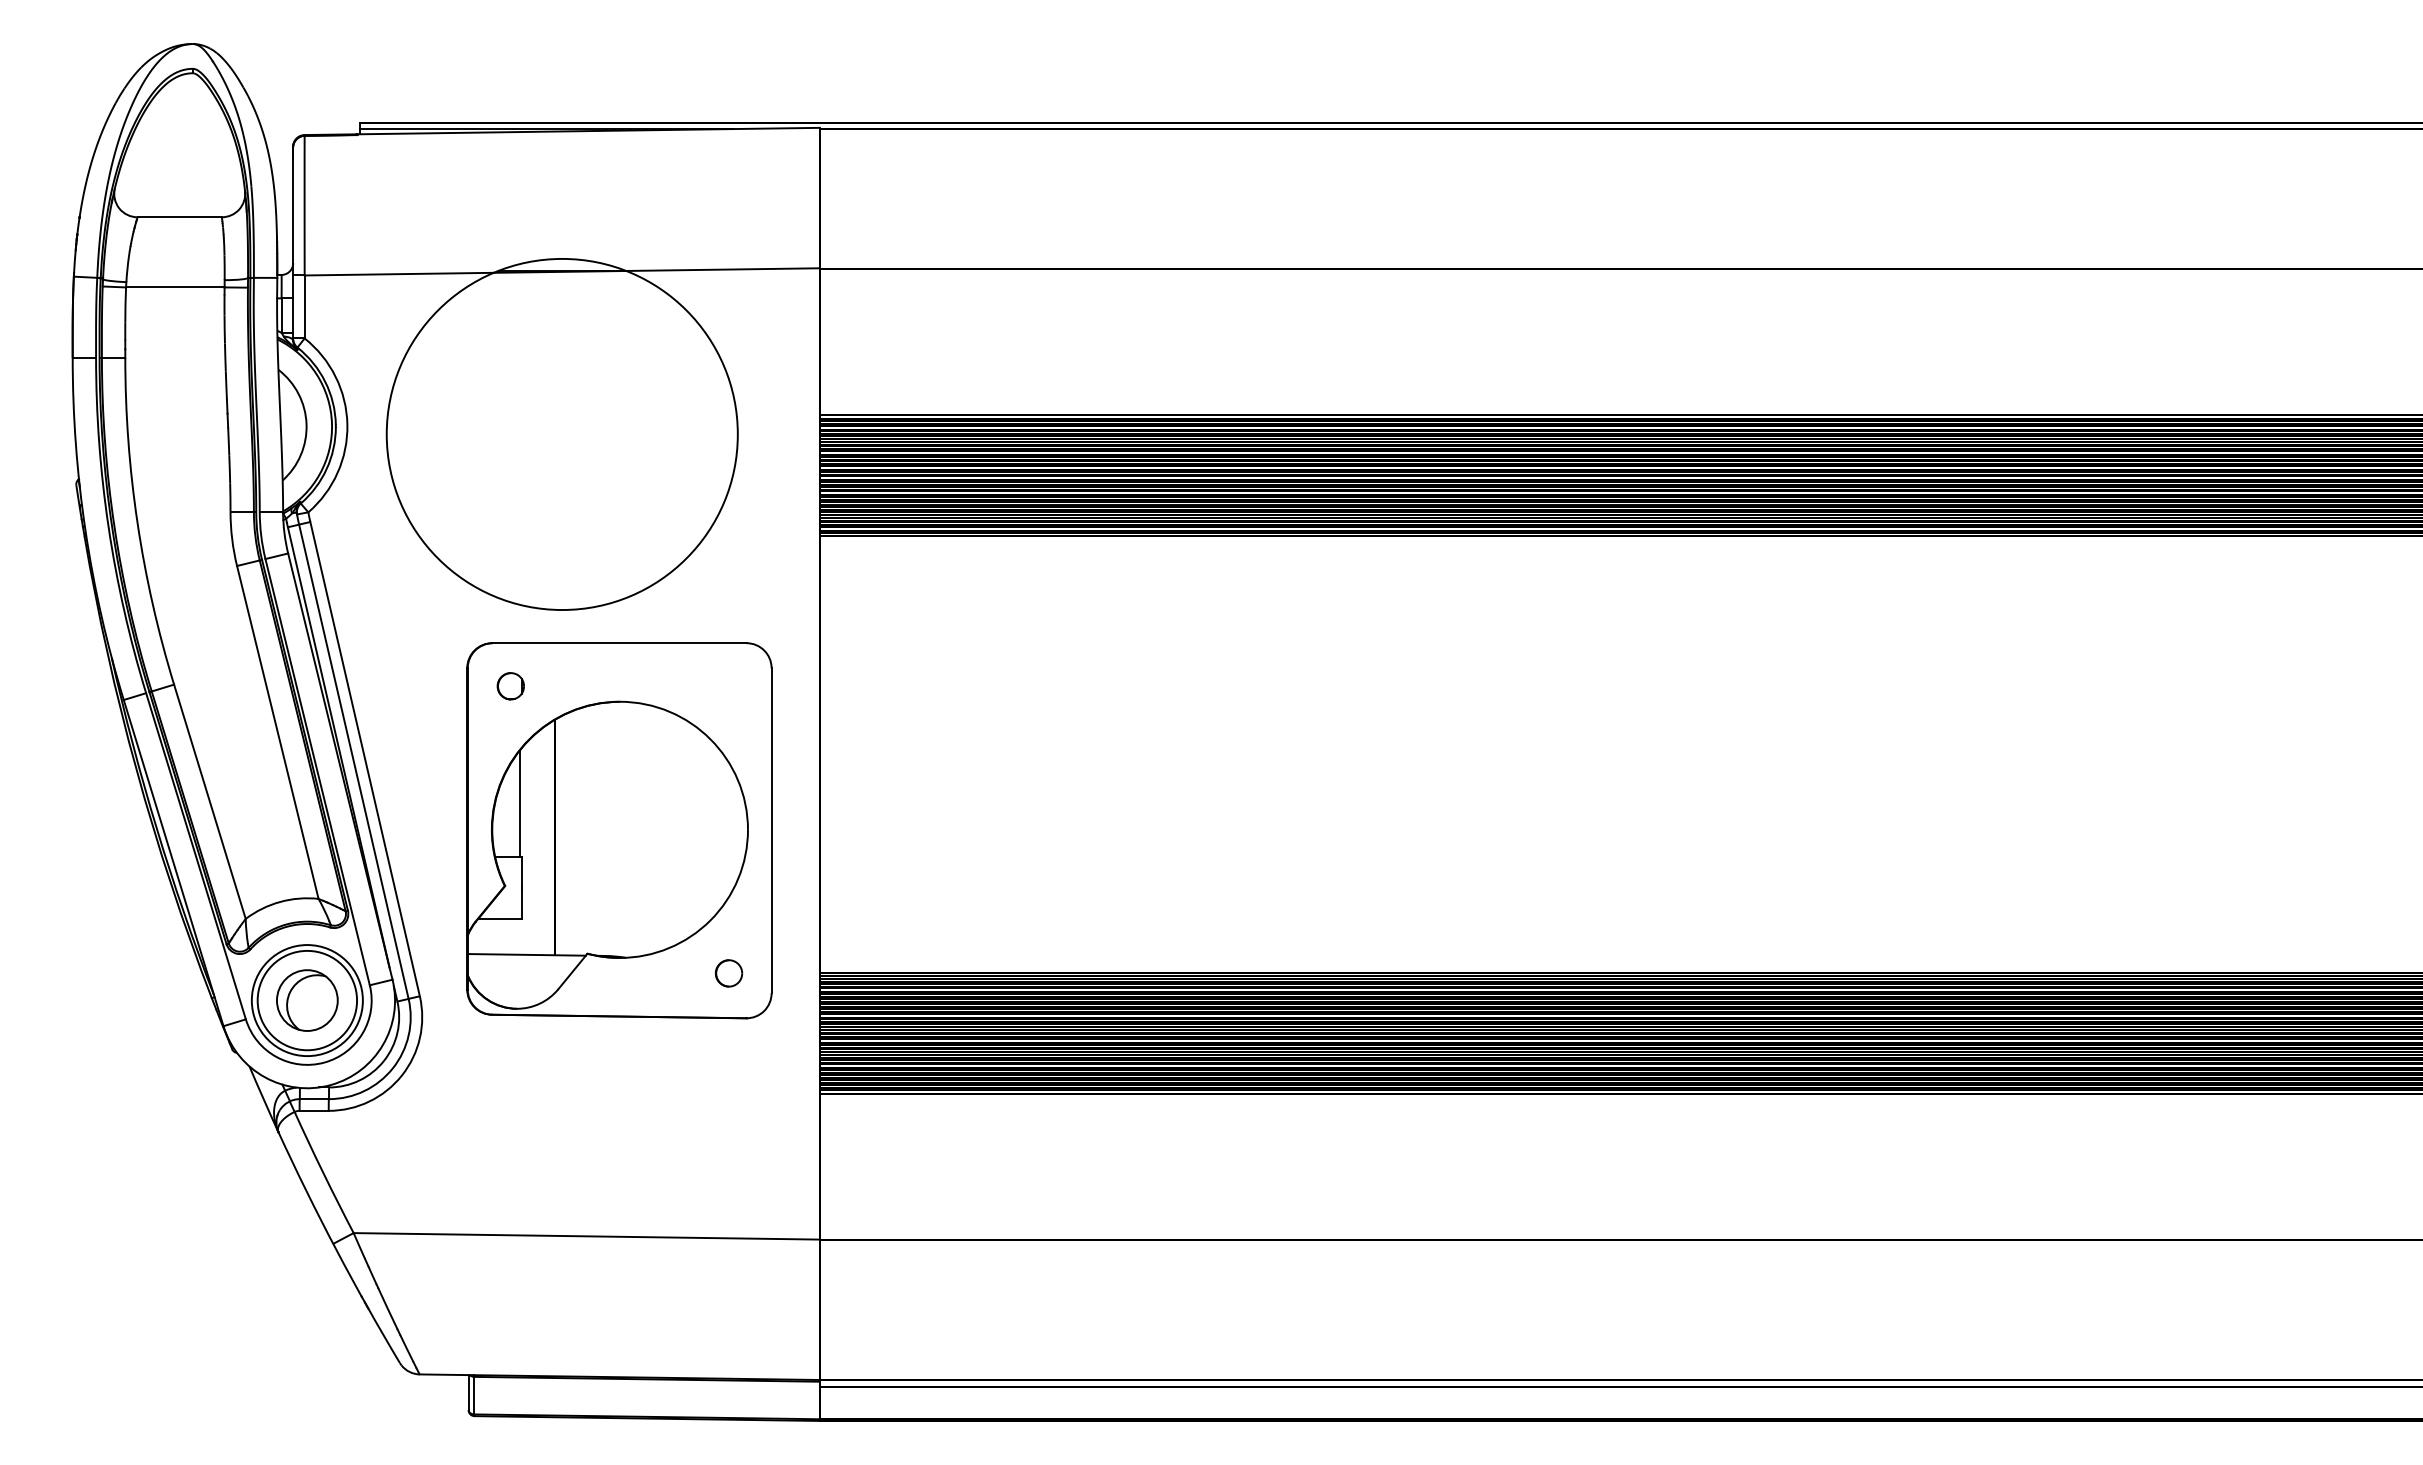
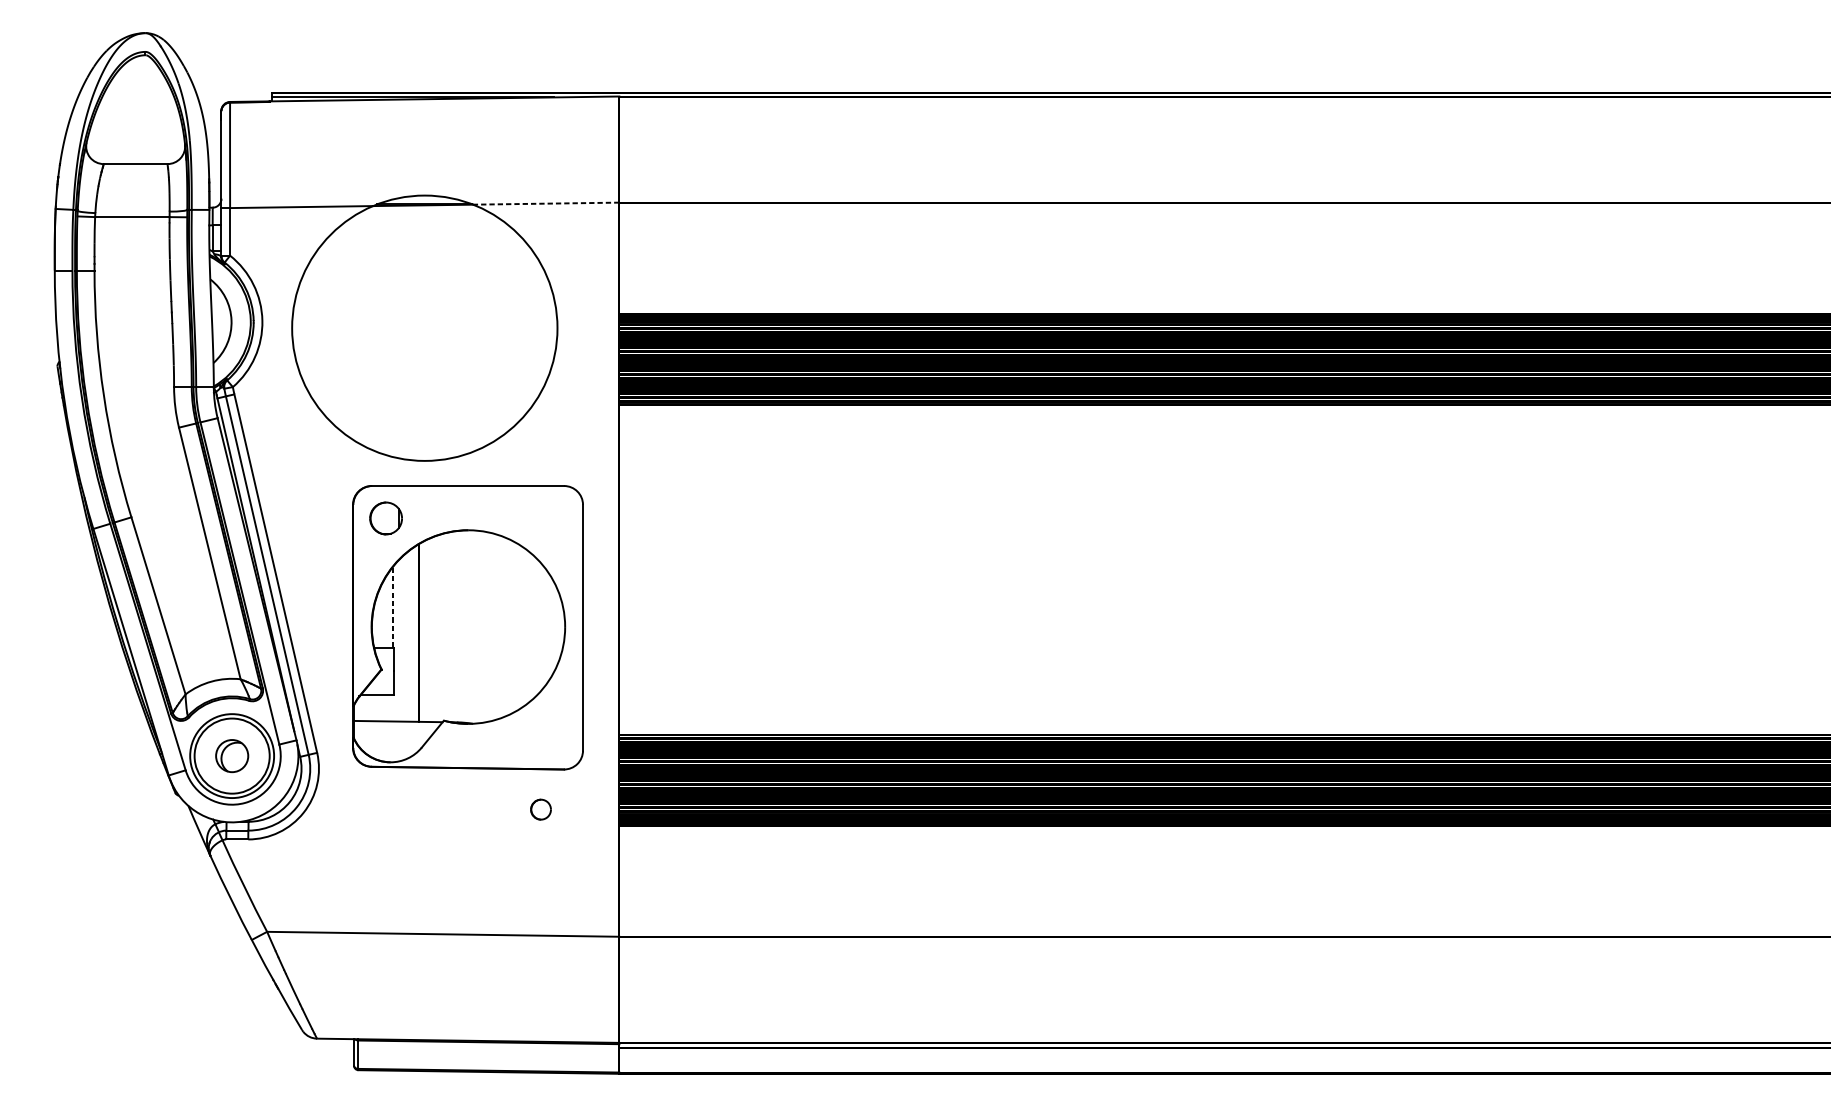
line: (722, 269) -> (545, 203), solid -> dashed
part: (510, 686) -> (385, 518), size x1.6
line: (519, 803) -> (392, 607), solid -> dashed
part: (728, 973) -> (540, 809), moved
part: (307, 1000) -> (232, 756), size x0.7

